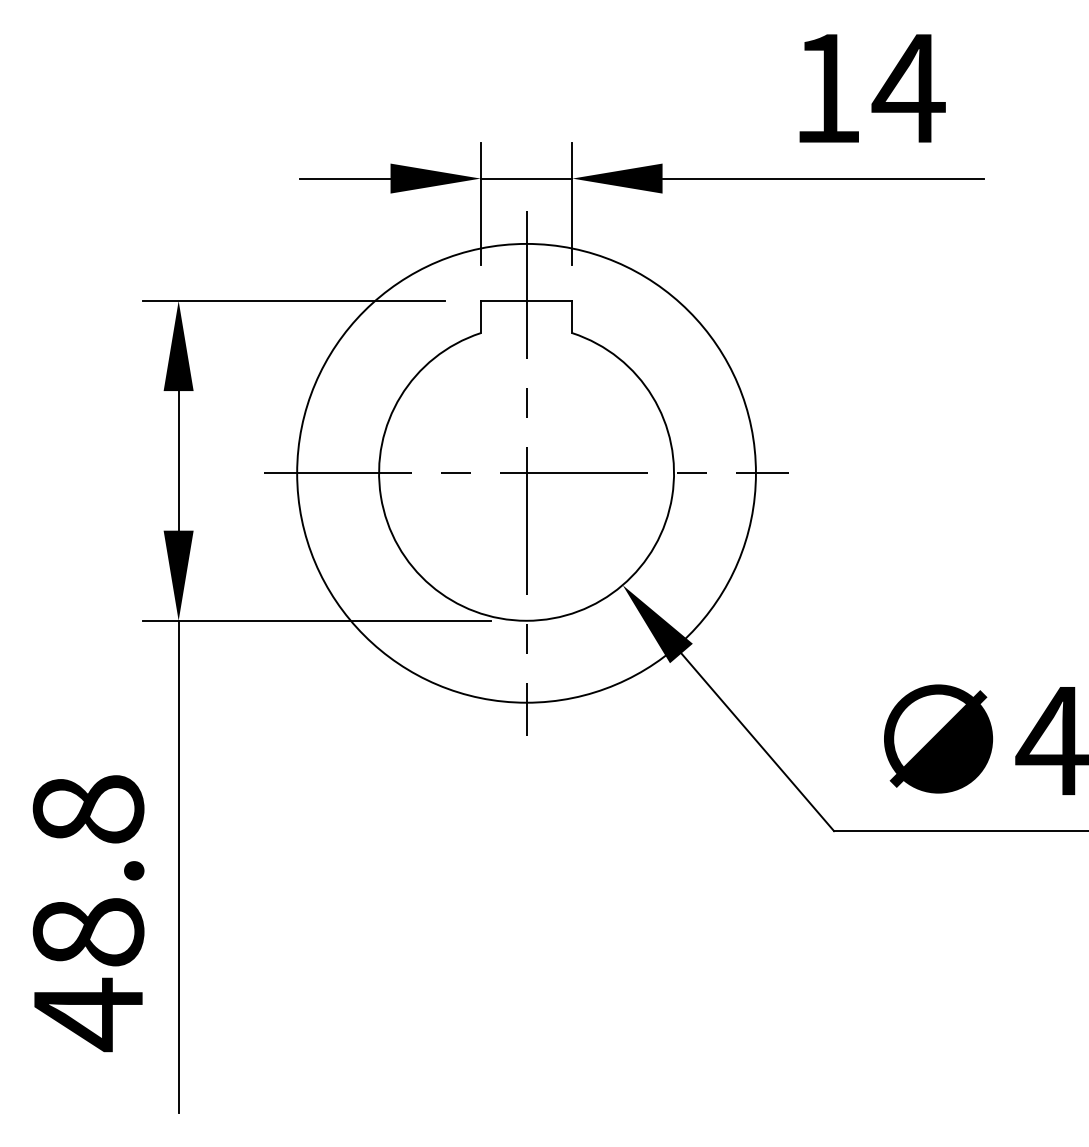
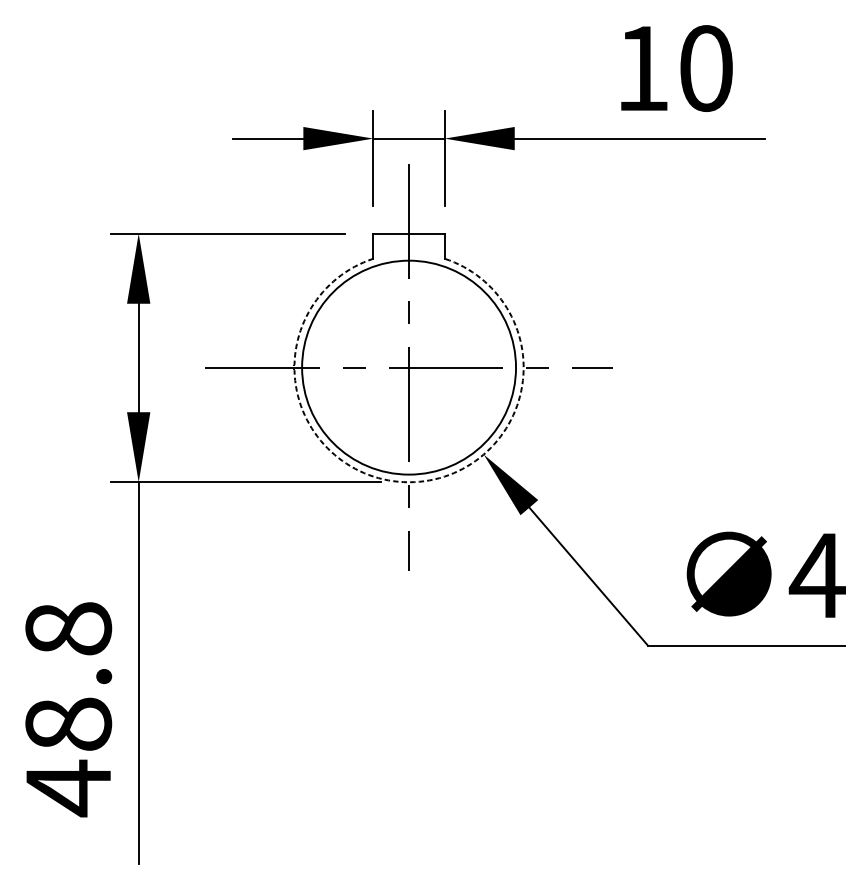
text: (908, 88) -> (705, 68), 14 -> 10
circle: (526, 472) -> (409, 367), size x0.6
arc: (526, 620) -> (409, 482), solid -> dashed

